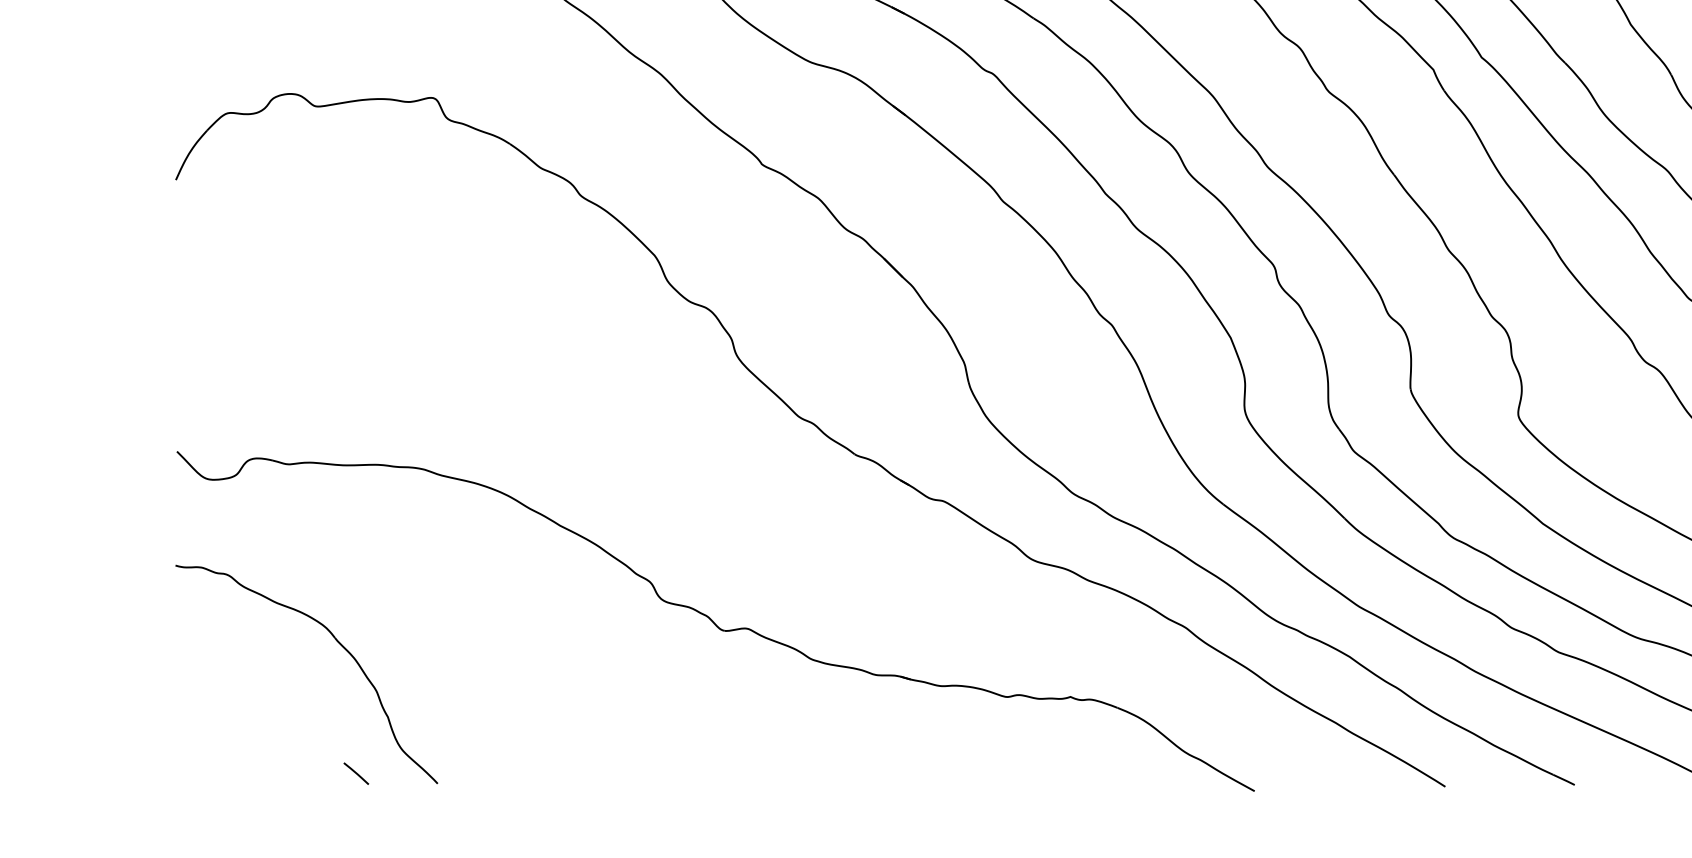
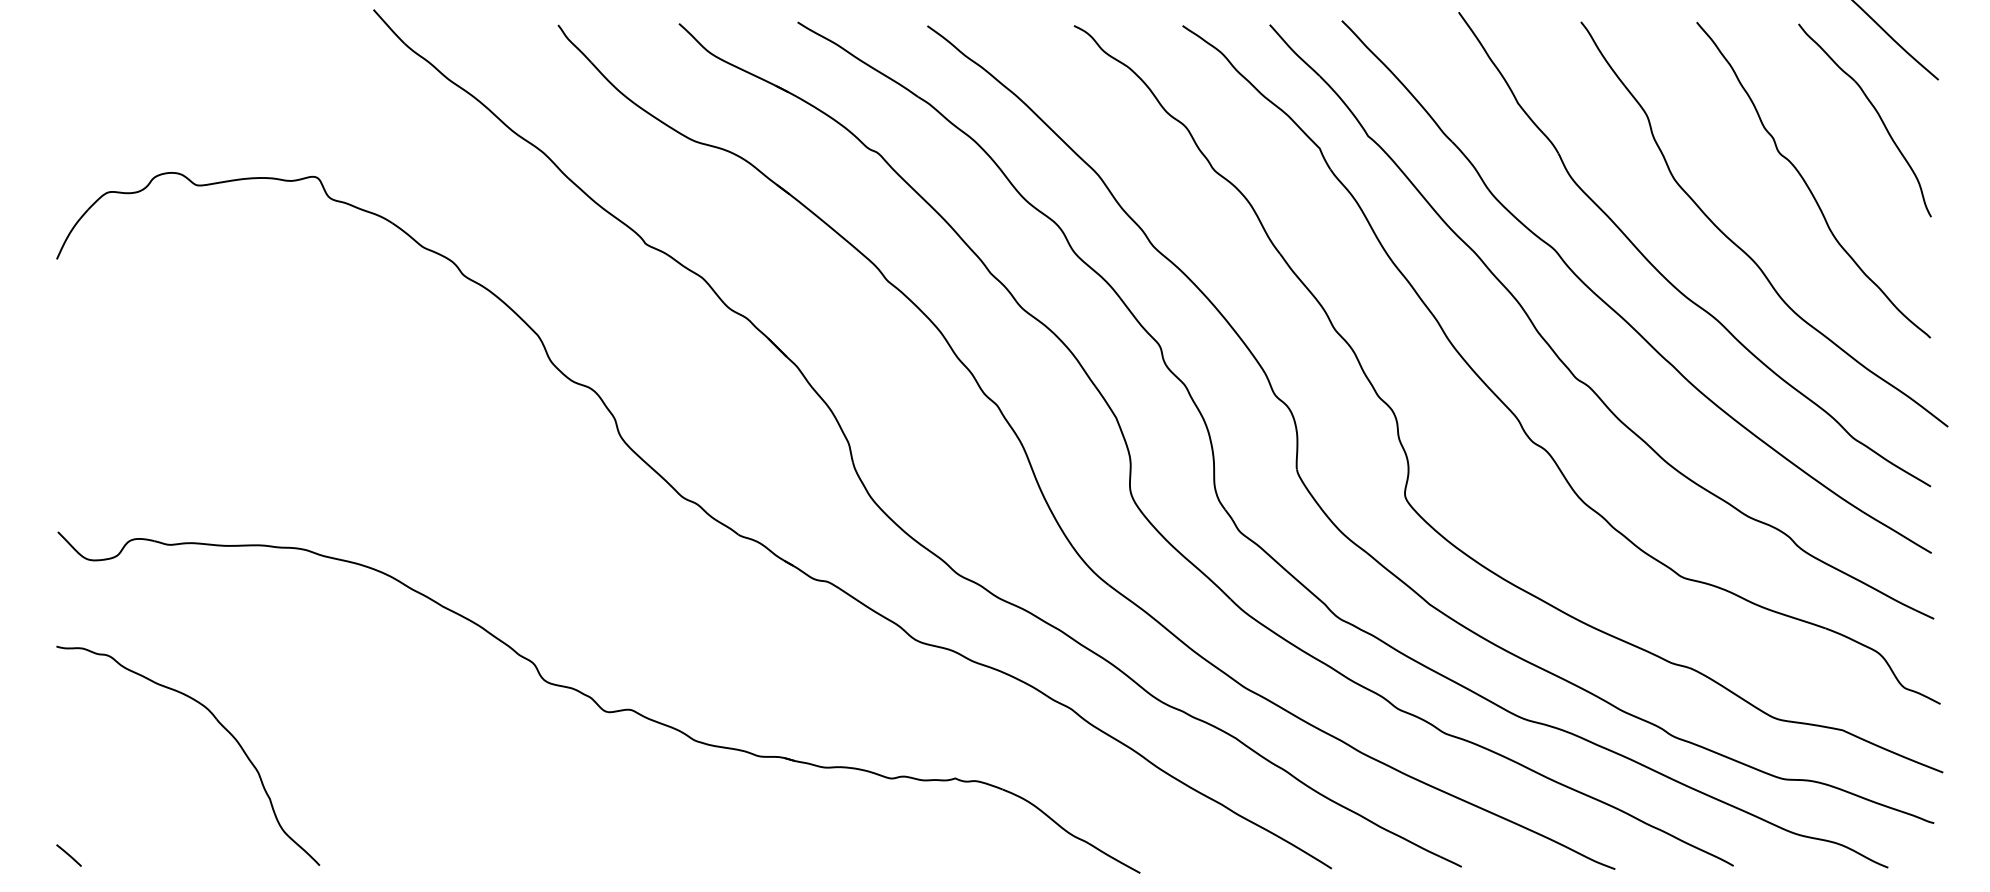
line: (355, 773) -> (68, 855), moved

